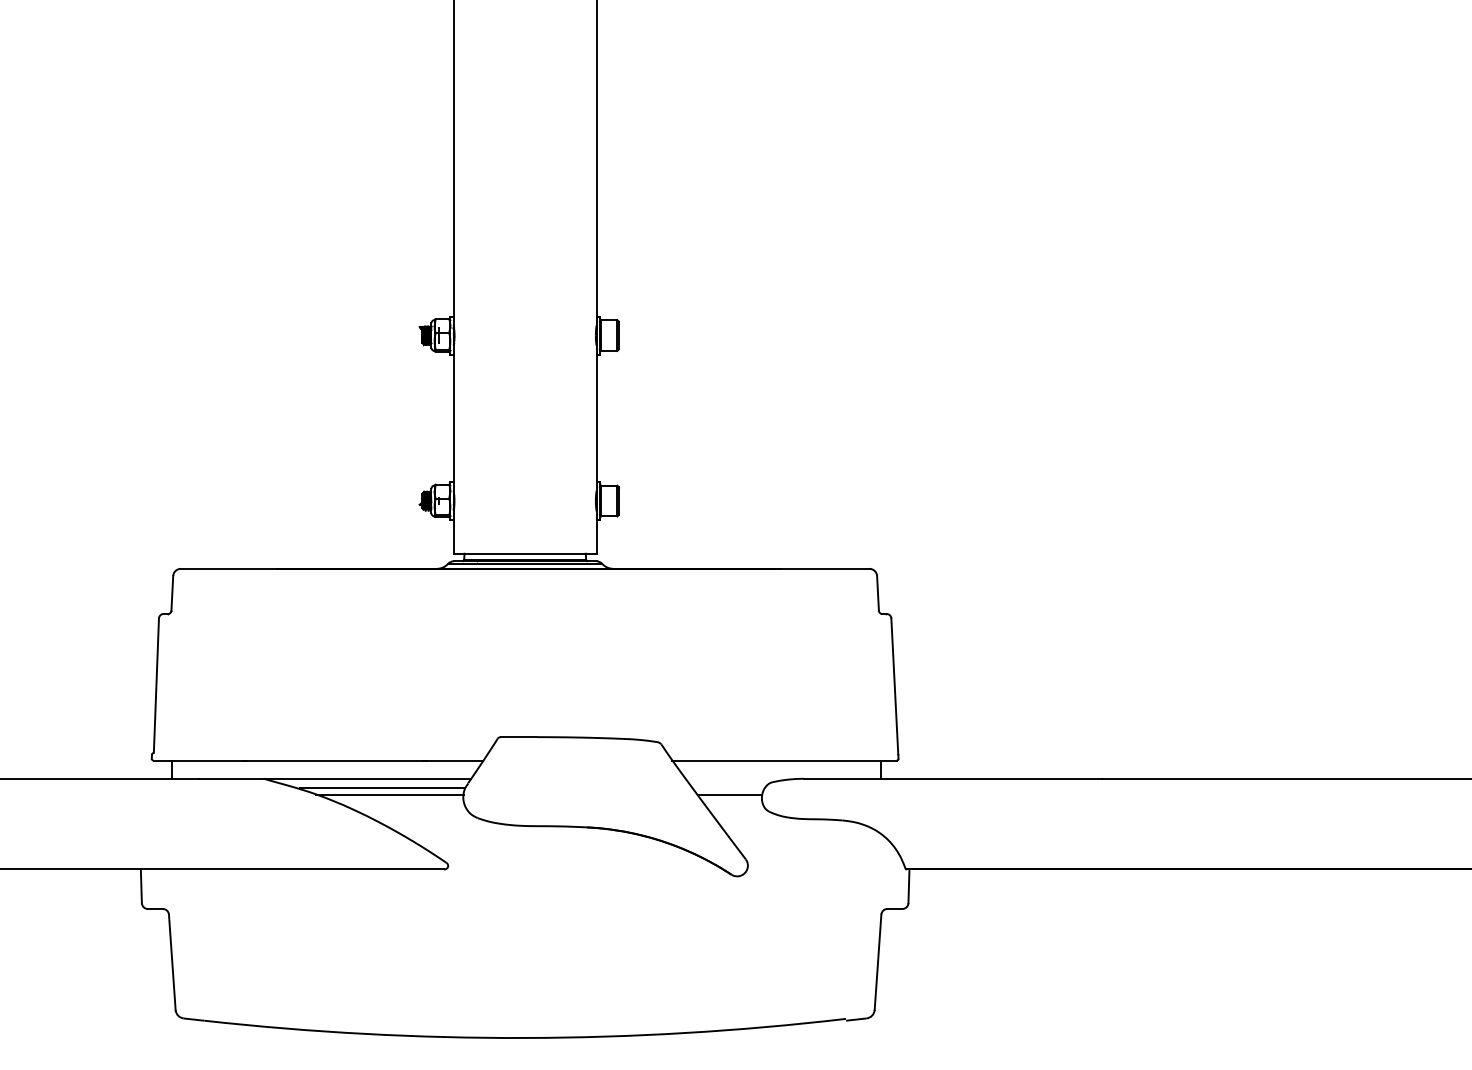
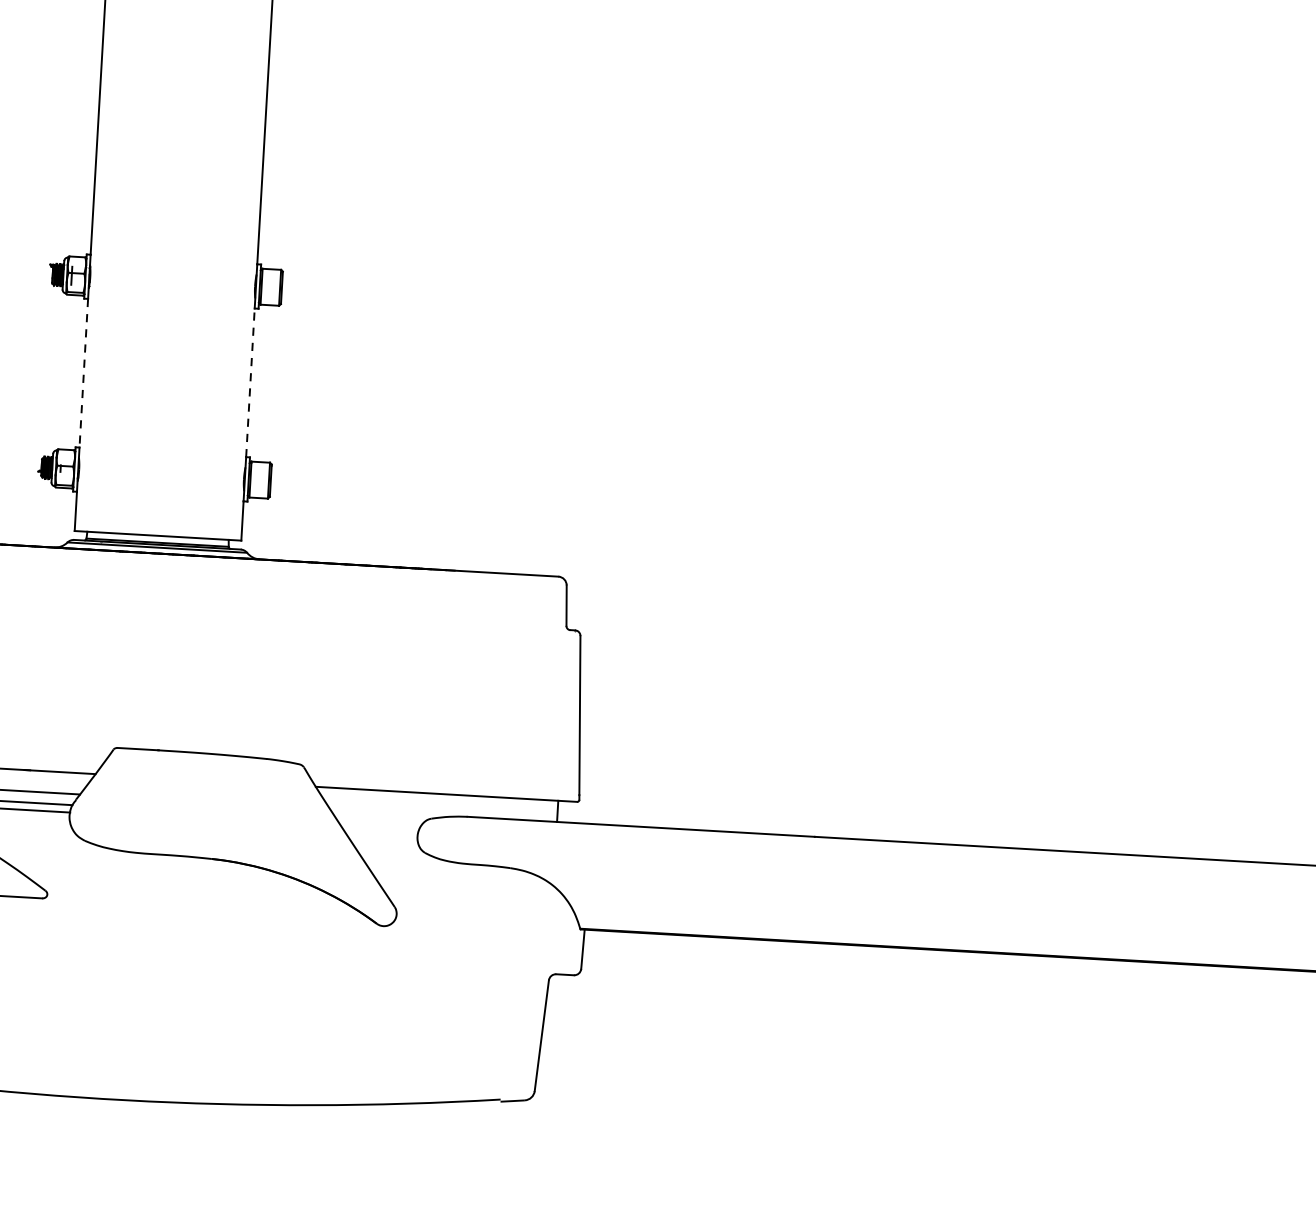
line: (453, 418) -> (83, 373), solid -> dashed
line: (596, 418) -> (250, 383), solid -> dashed
line: (729, 794) -> (379, 830), removed

